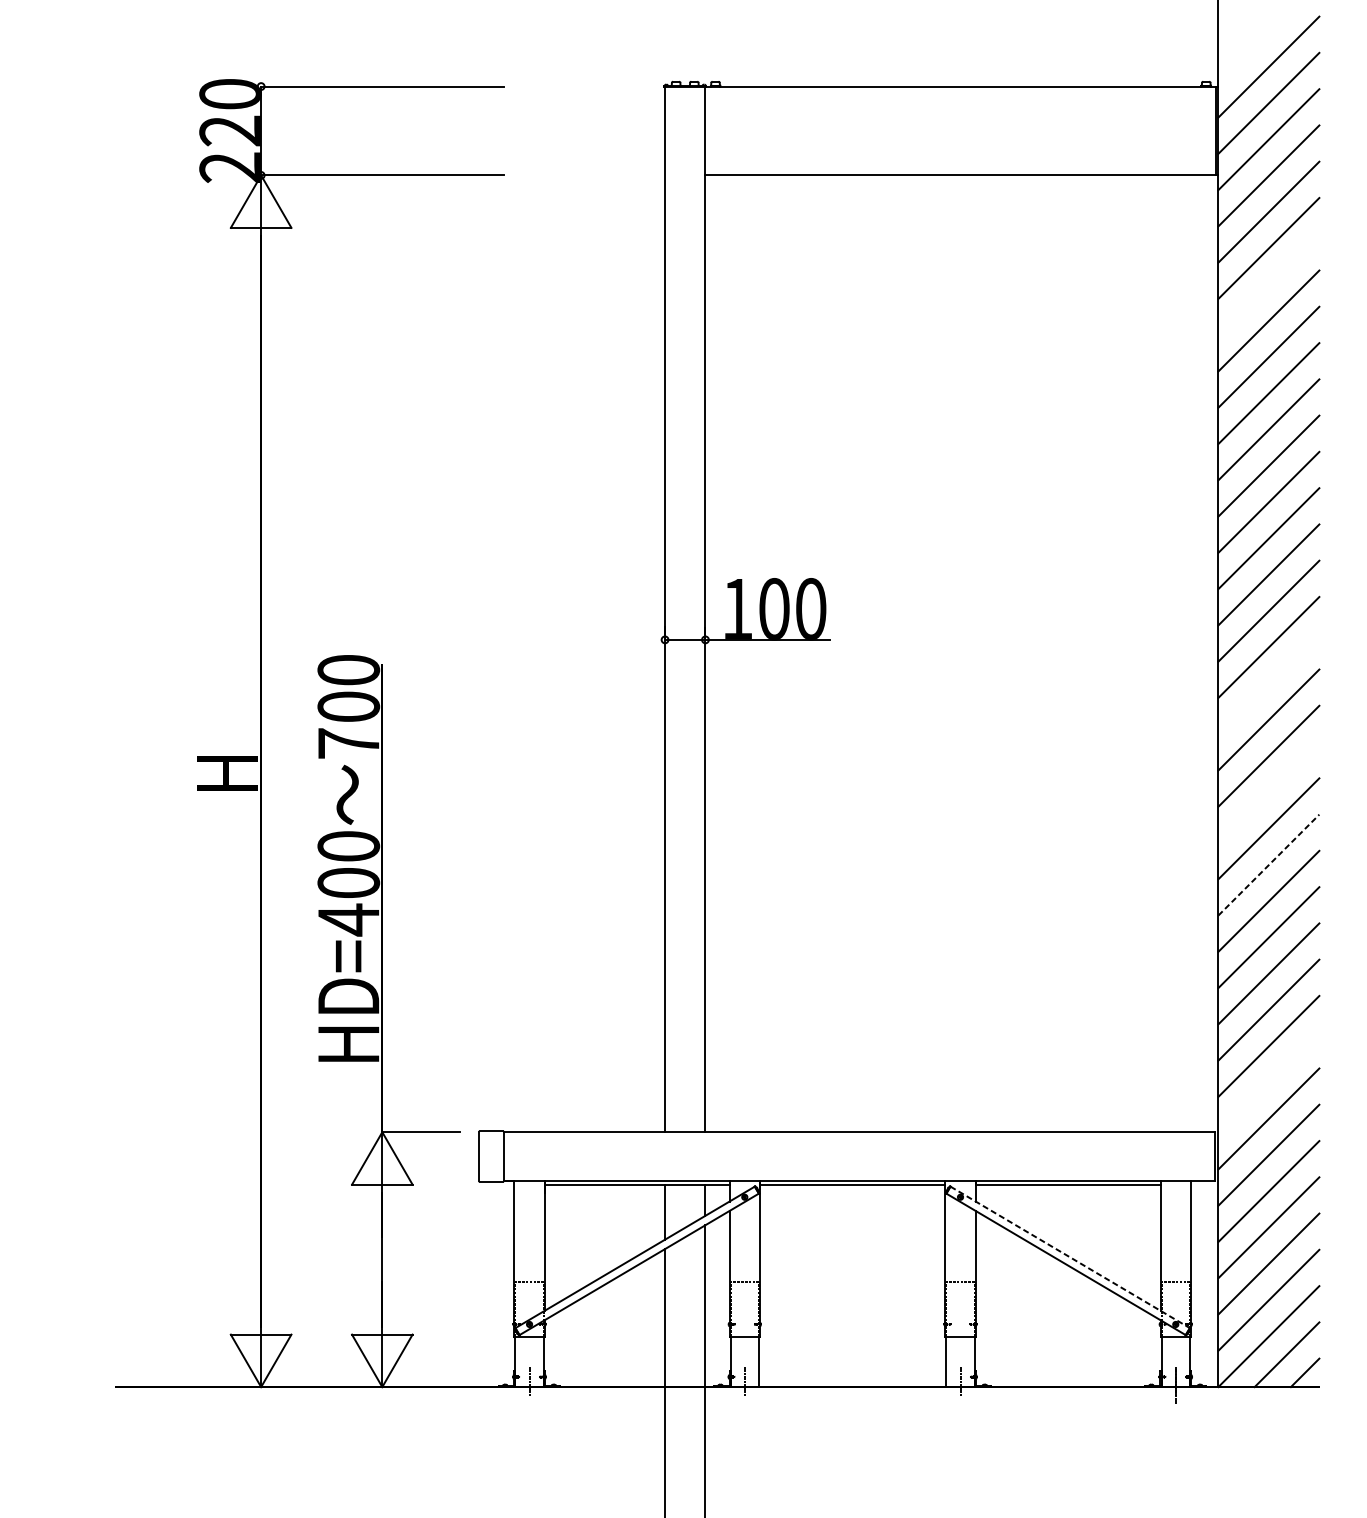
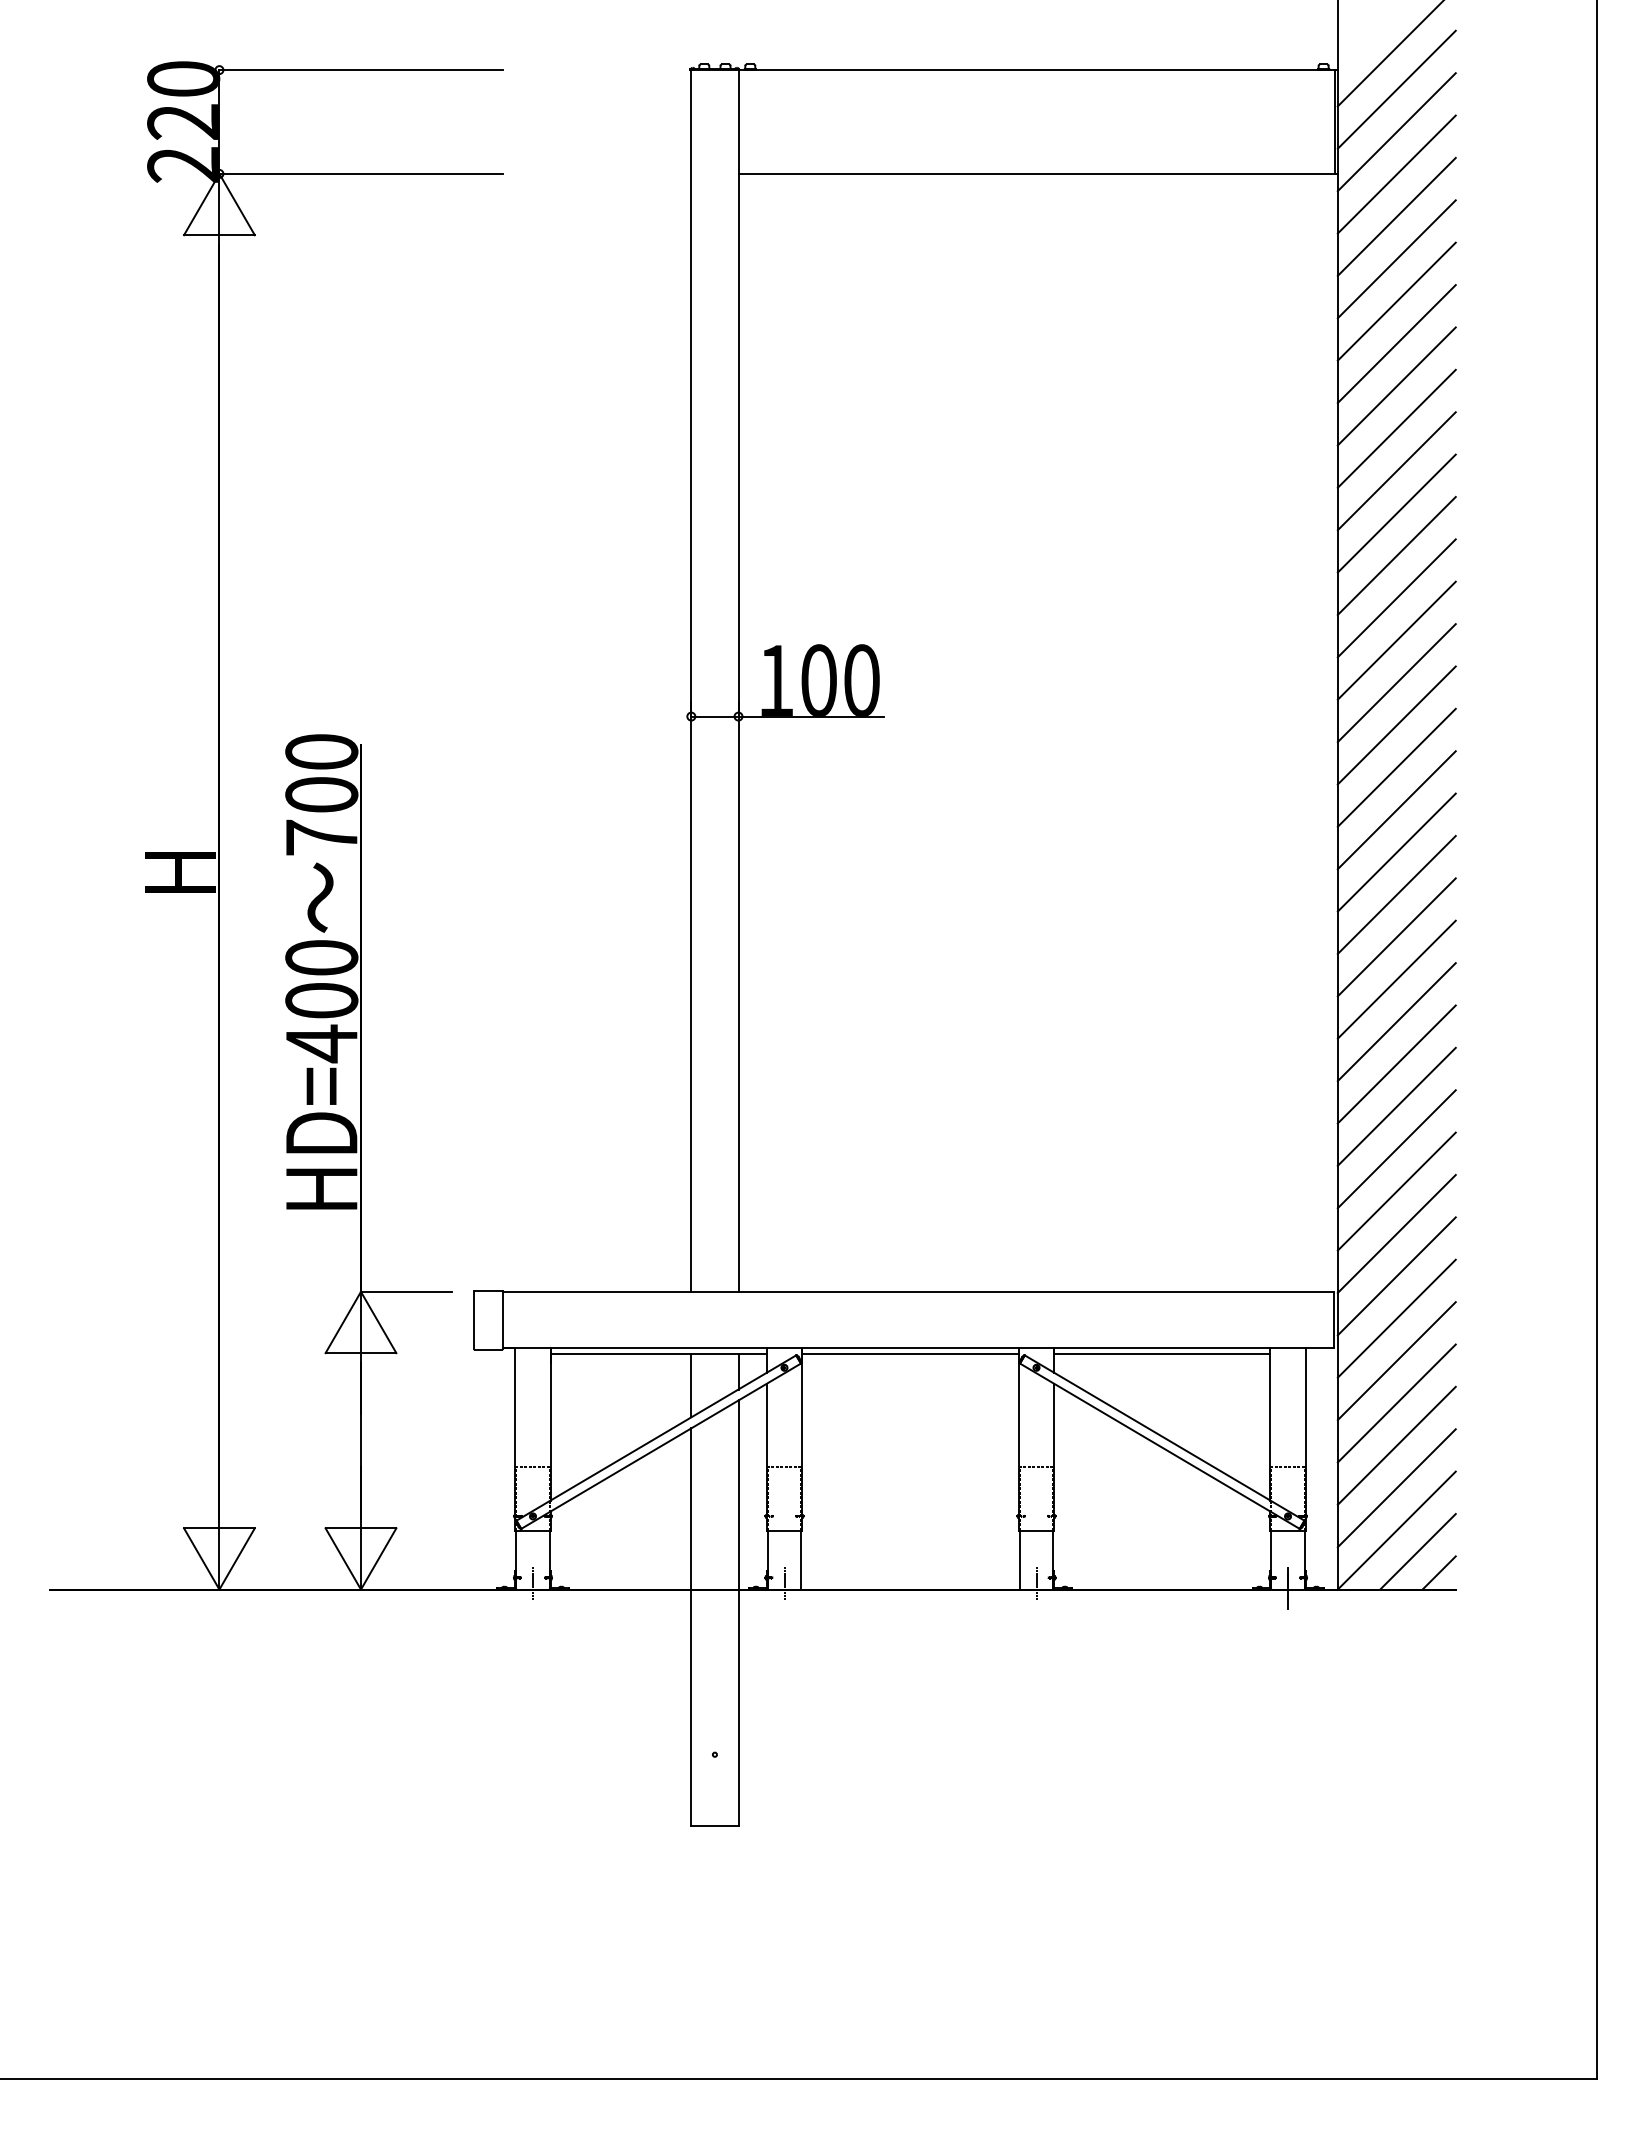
line: (1268, 284) -> (1396, 301), added
line: (1268, 683) -> (1396, 767), added
line: (1268, 792) -> (1396, 894), added
line: (1269, 864) -> (1397, 979), dashed -> solid
line: (1268, 1082) -> (1396, 1233), added
line: (1070, 1257) -> (1165, 1438), dashed -> solid

